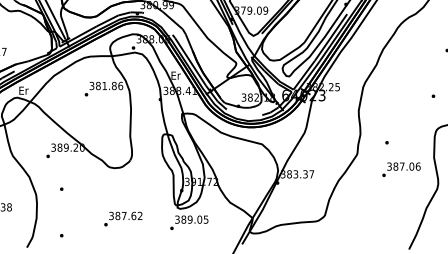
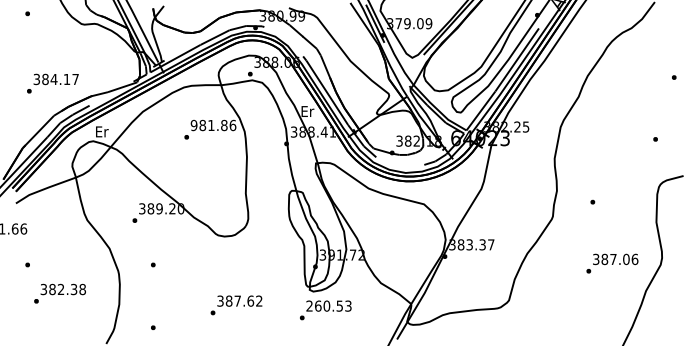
text: (91, 86) -> (193, 125), 381.86 -> 981.86
text: (401, 169) -> (612, 263), moved
text: (191, 219) -> (328, 305), 389.05 -> 260.53

